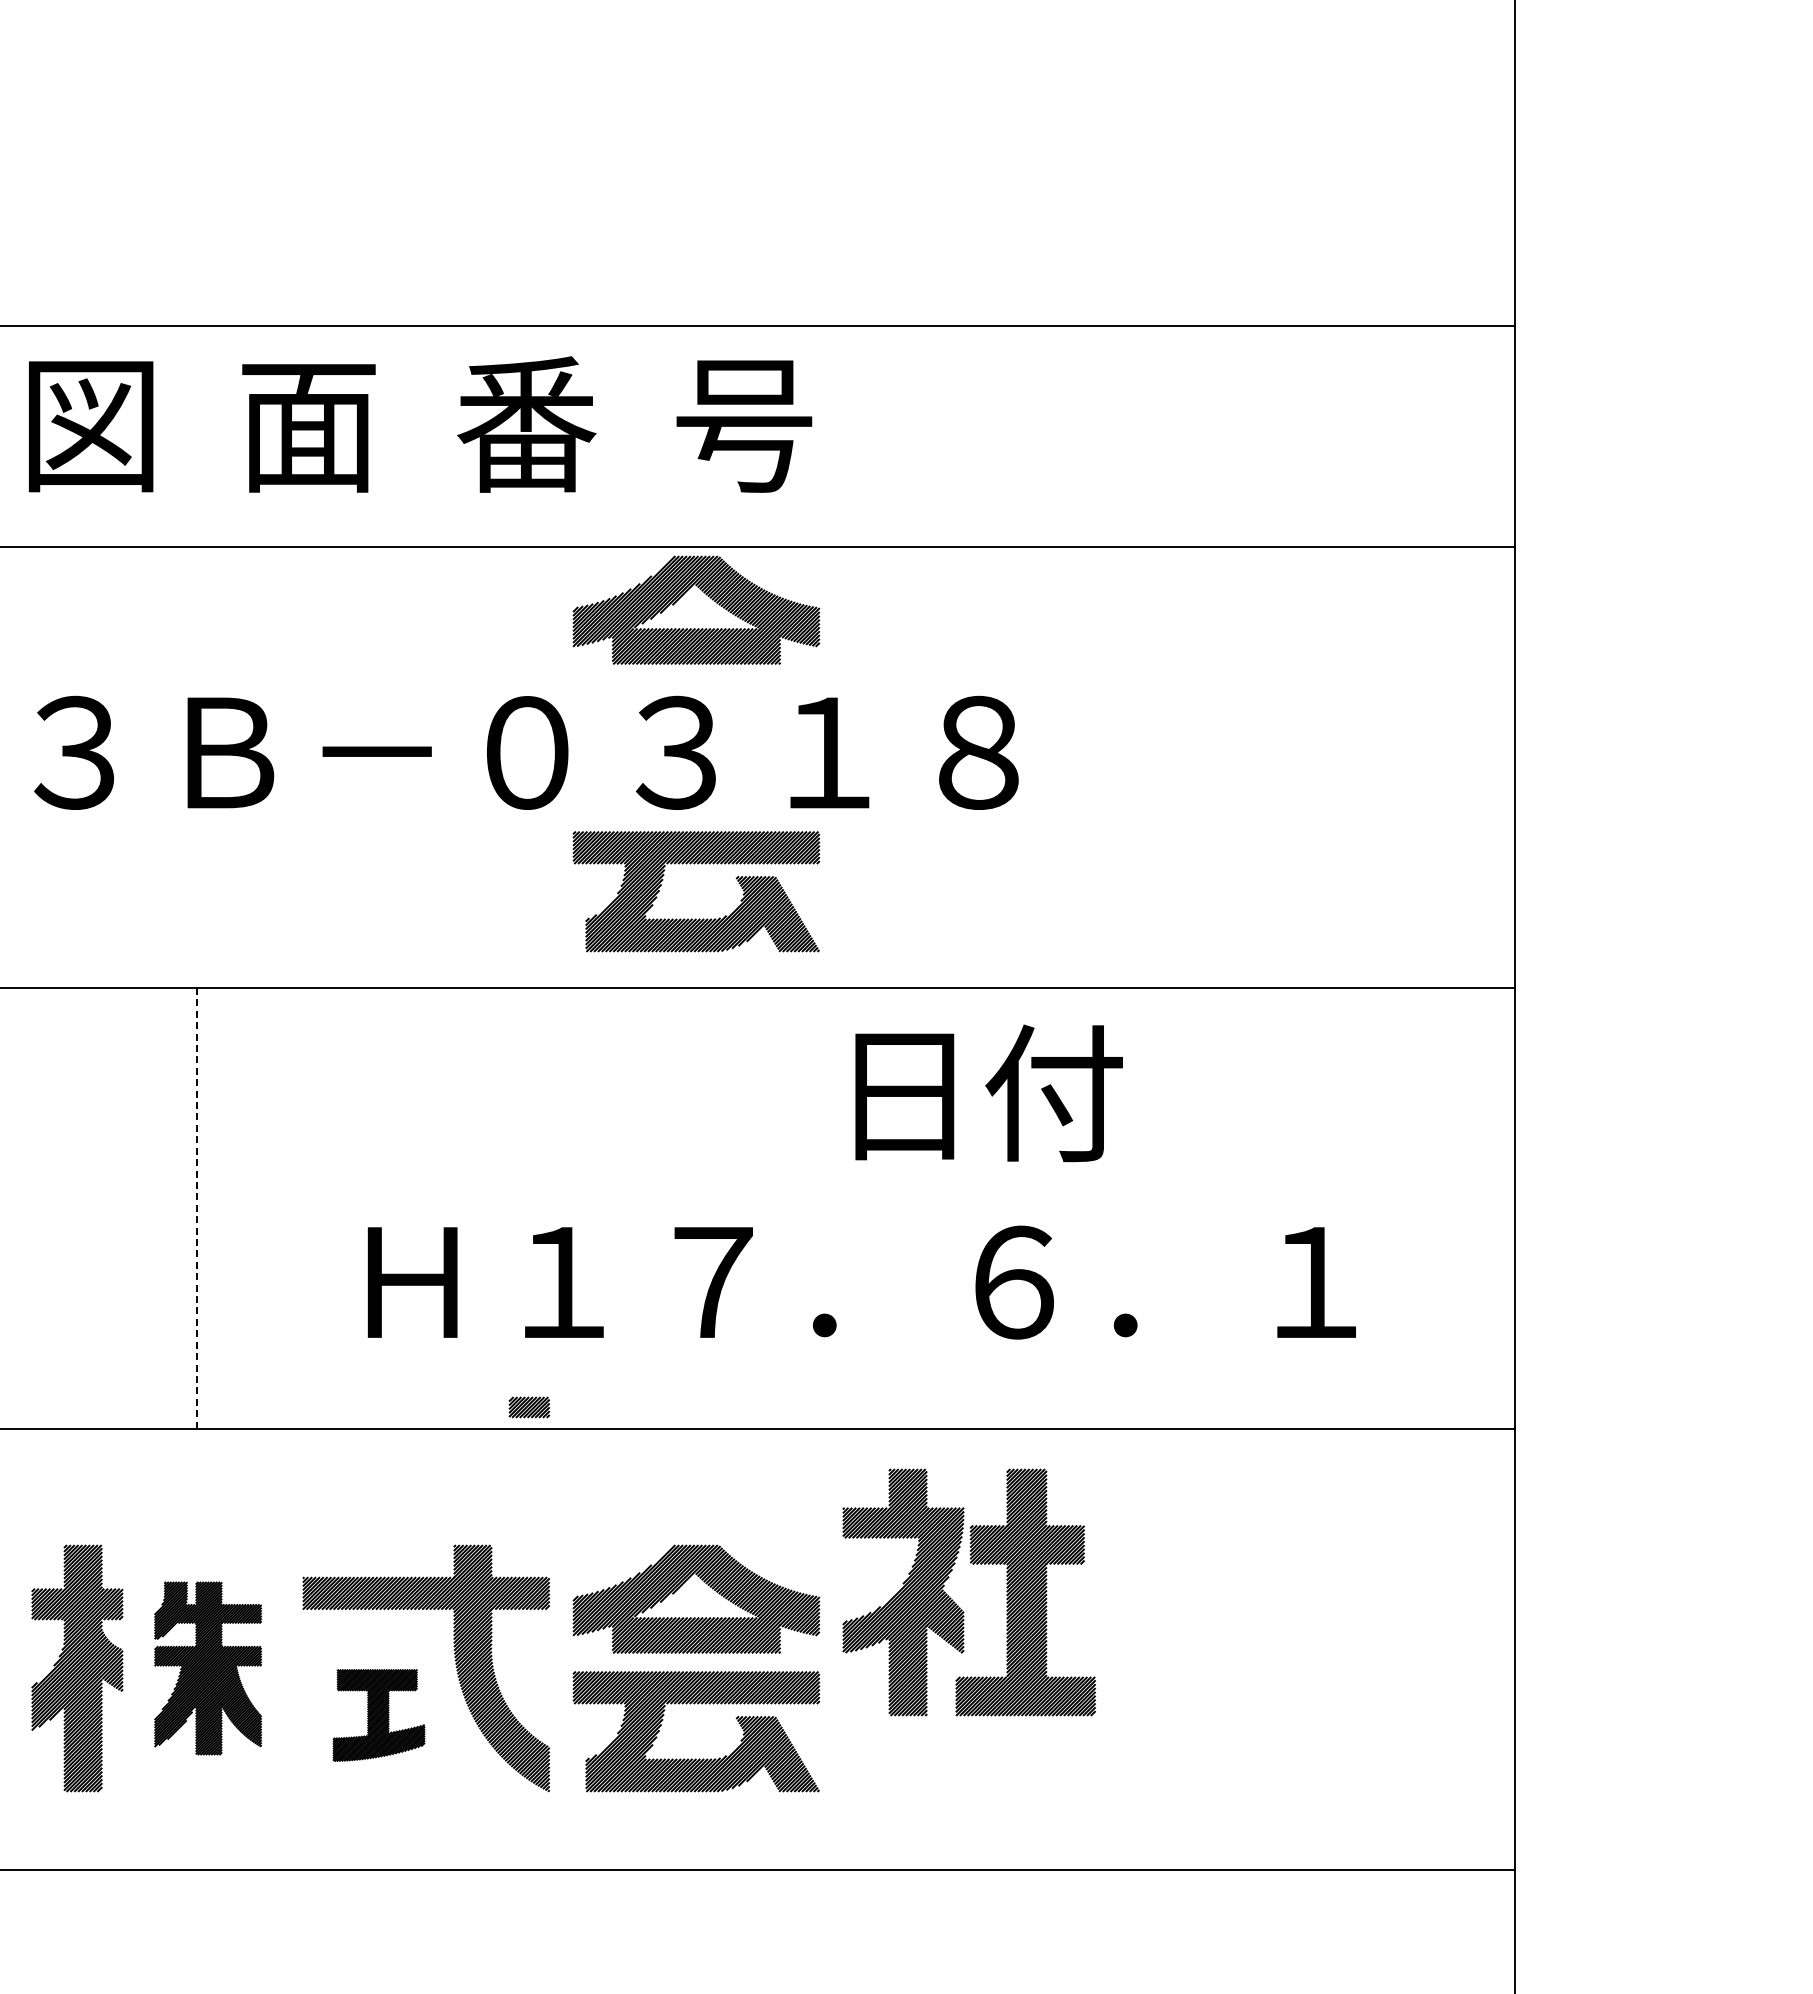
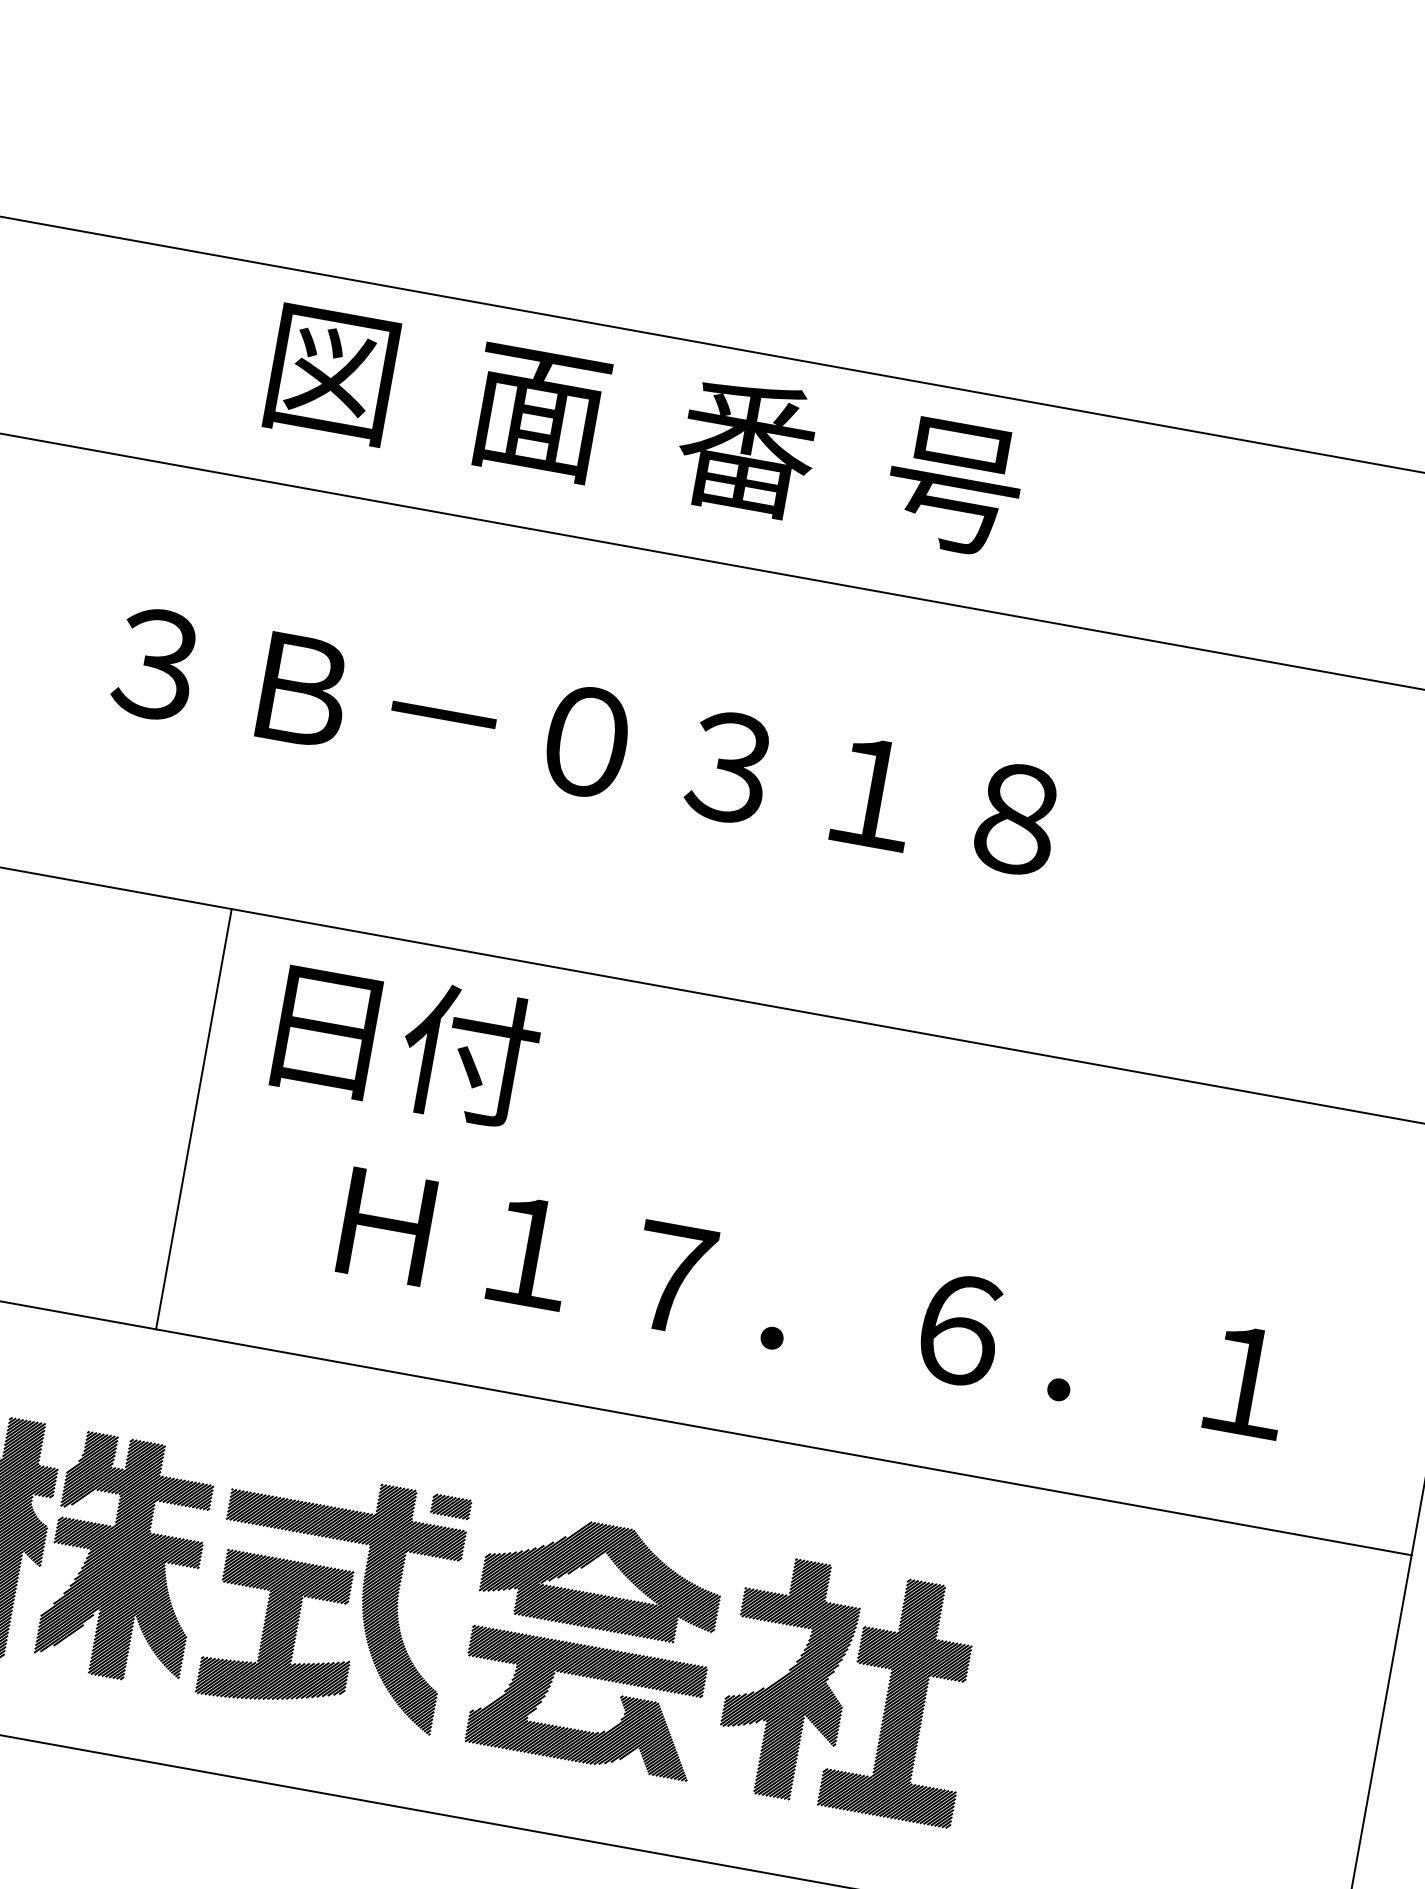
text: (420, 424) -> (646, 429), moved
part: (696, 609) -> (772, 634), removed
part: (697, 864) -> (729, 877), removed
text: (988, 1093) -> (406, 1044), moved
line: (196, 1208) -> (193, 1119), dashed -> solid
part: (529, 1407) -> (451, 1506), moved
part: (956, 1603) -> (836, 1698), moved
part: (207, 1668) -> (125, 1559), size x1.43
part: (378, 1715) -> (280, 1633), size x1.67

